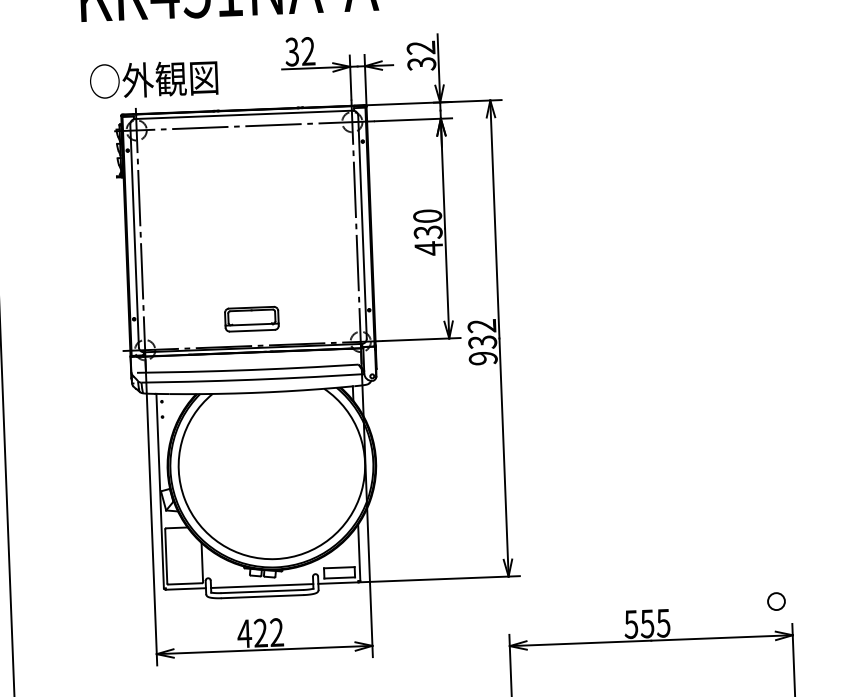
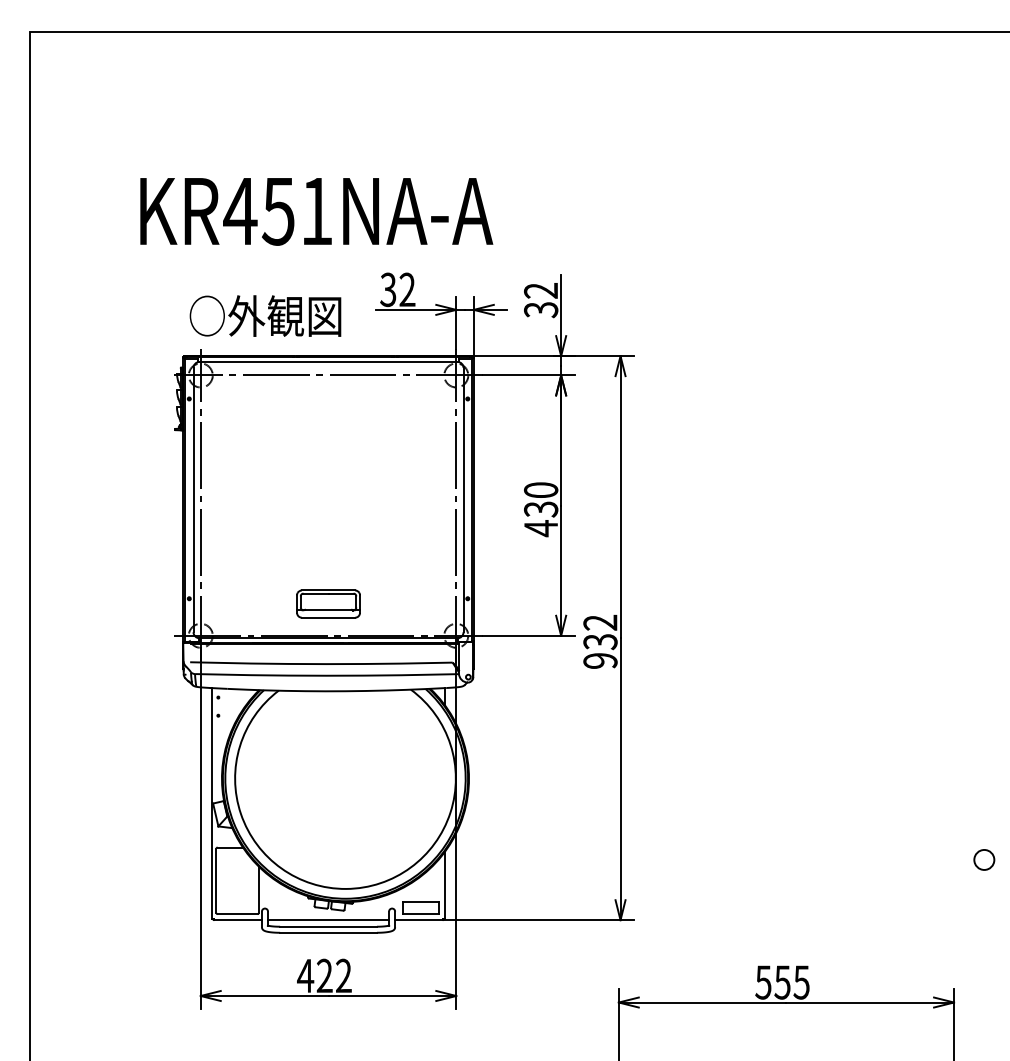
text: (153, 79) -> (265, 315), moved
part: (776, 601) -> (984, 859), moved

